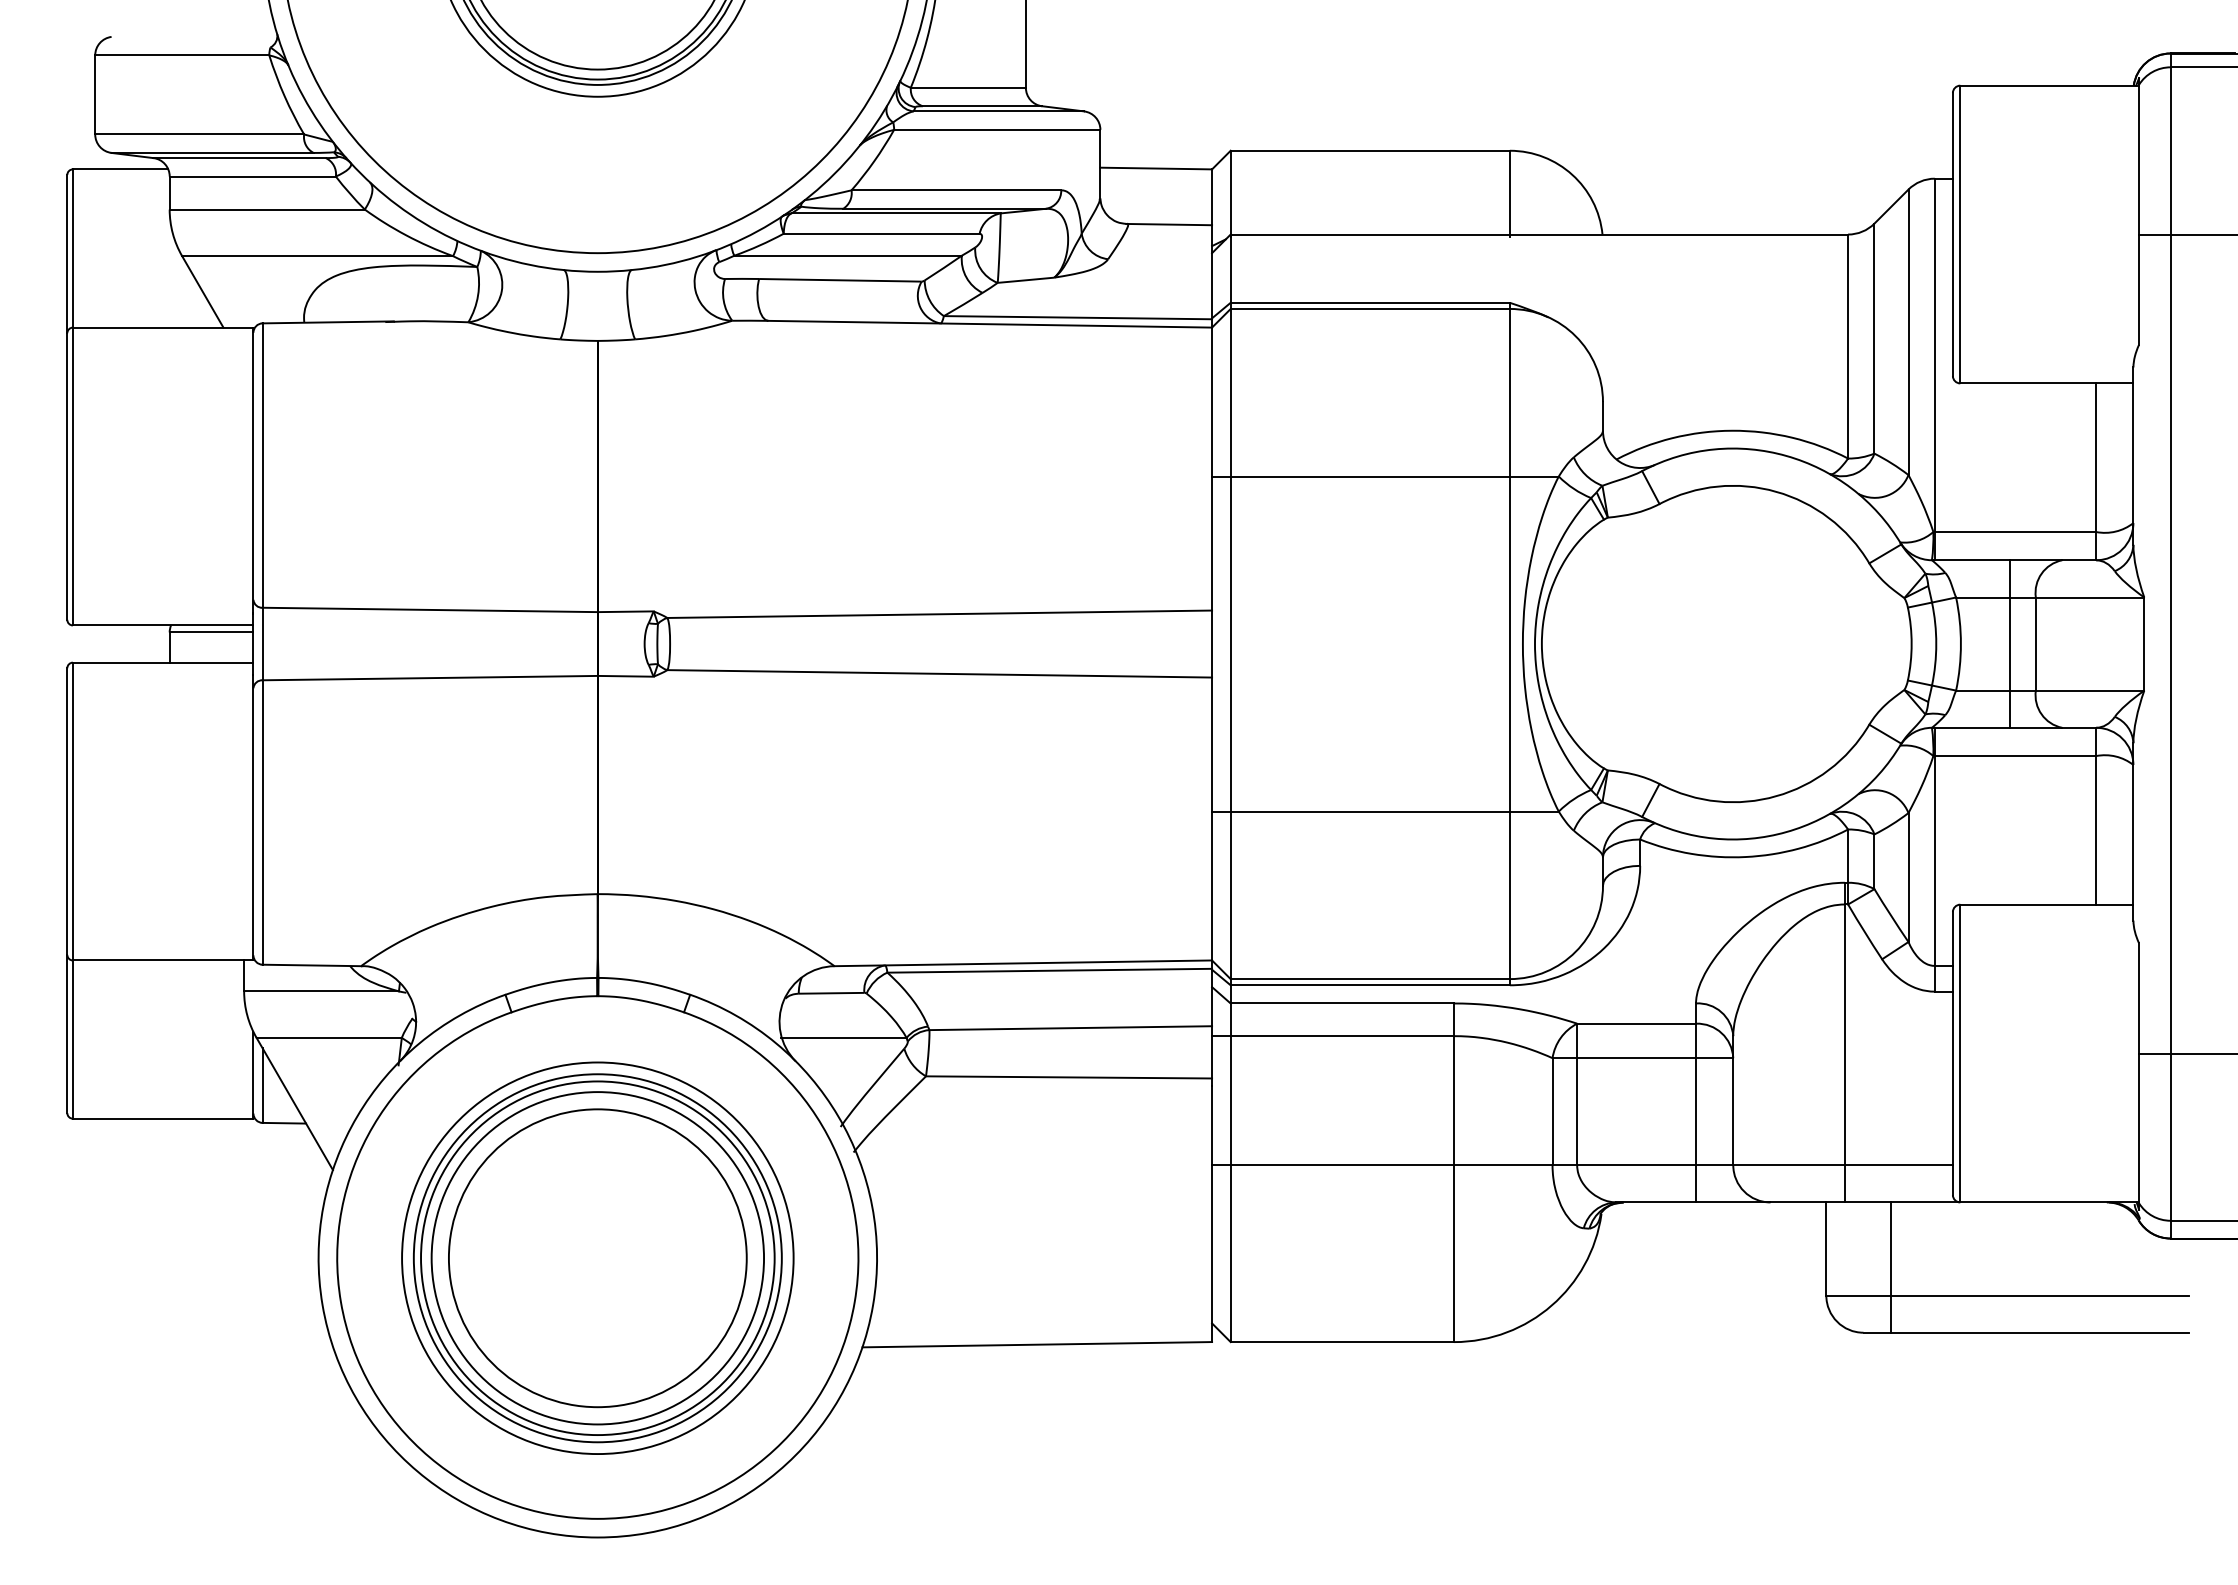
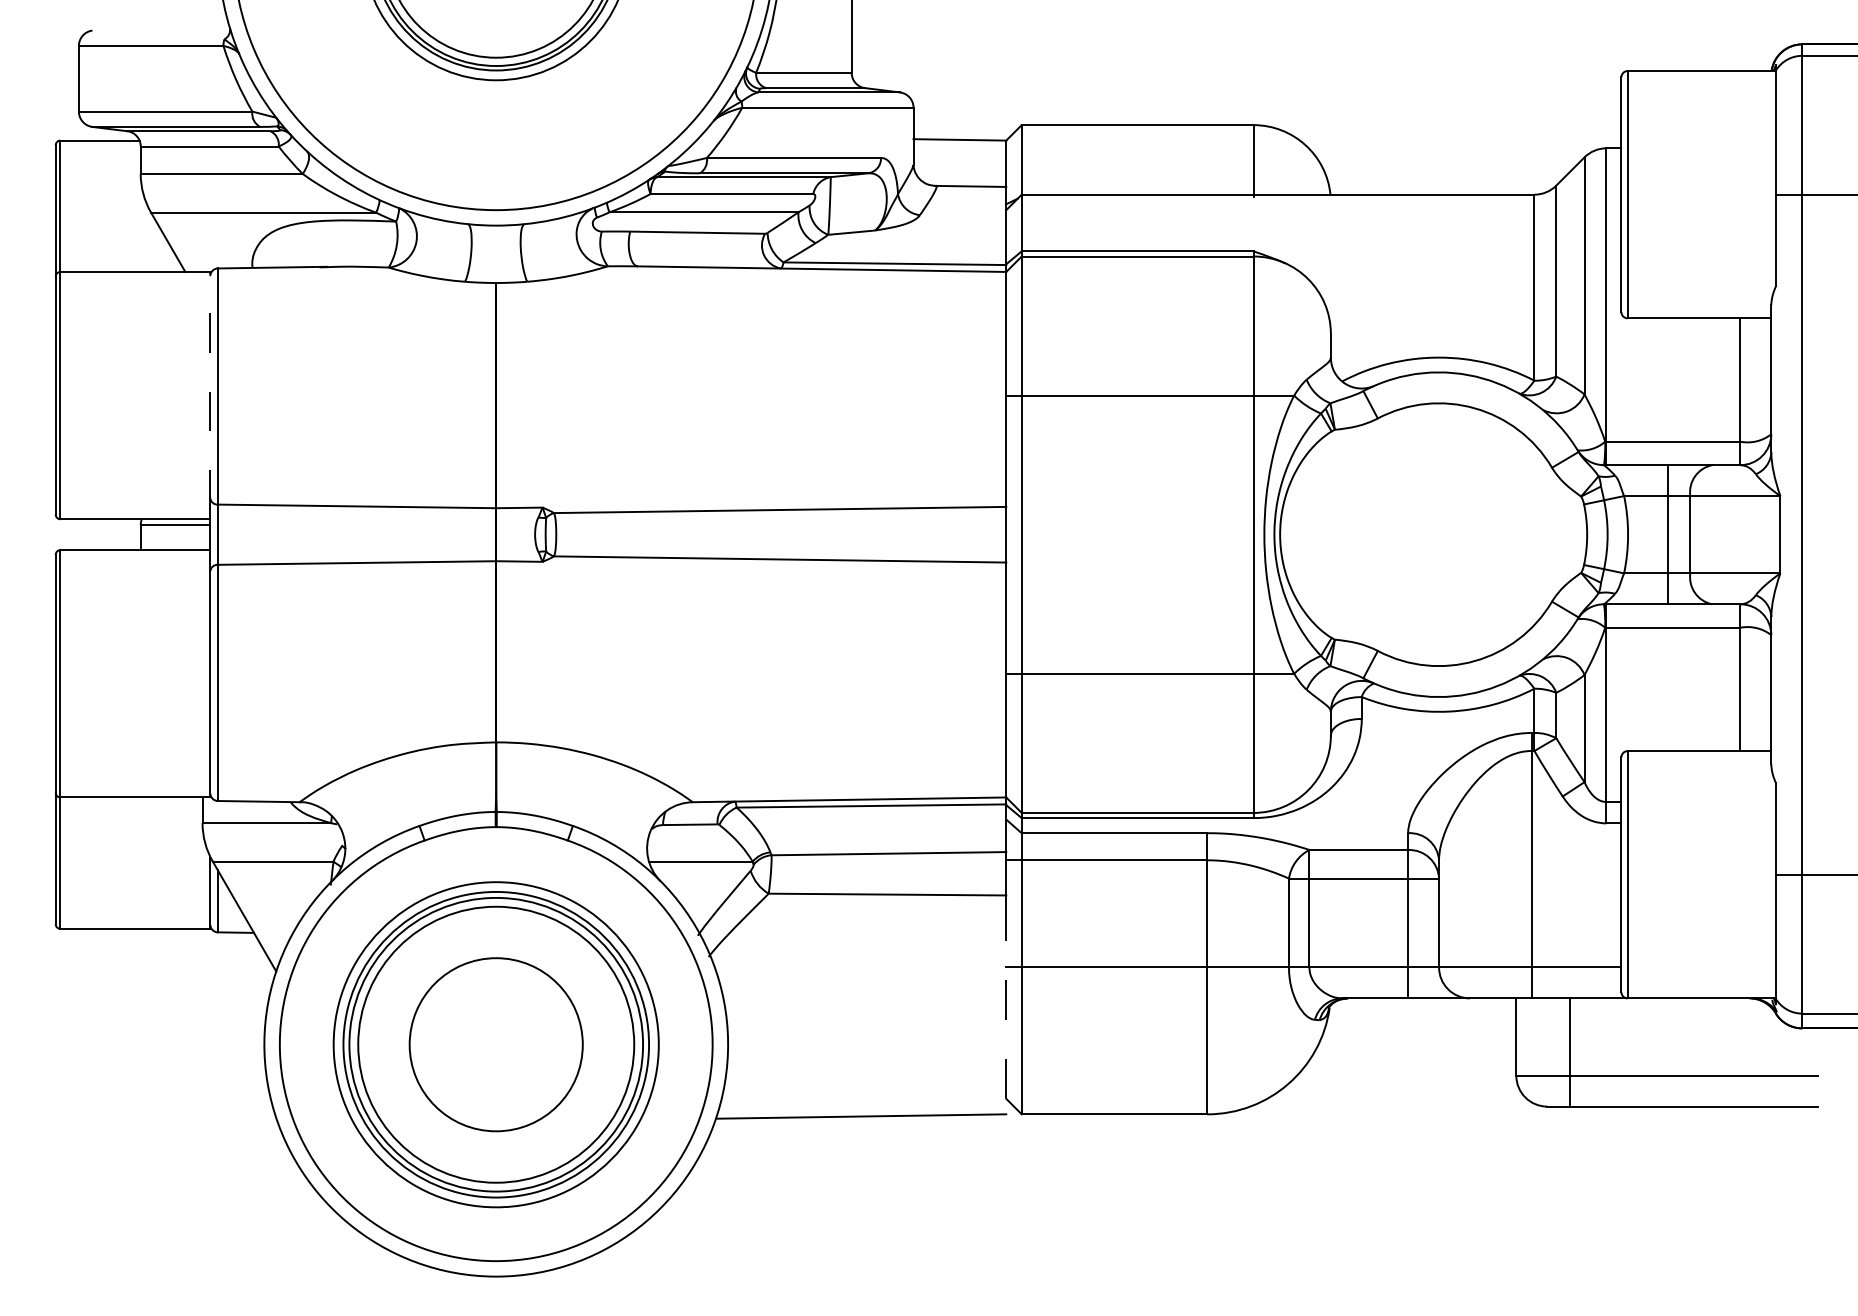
line: (253, 470) -> (210, 390), solid -> dashed
line: (1212, 1214) -> (1006, 1008), solid -> dashed
circle: (596, 1257) -> (495, 1044), size x0.7

